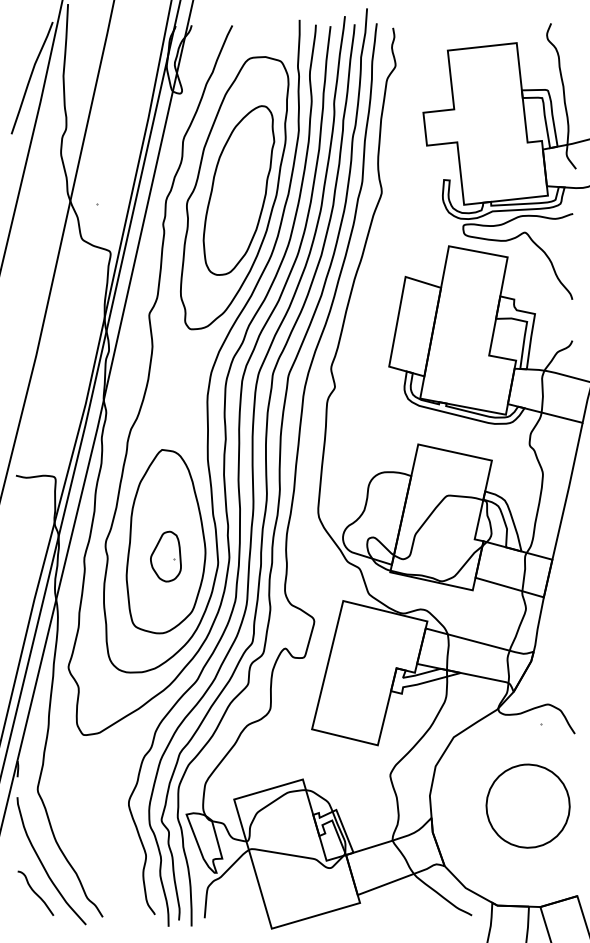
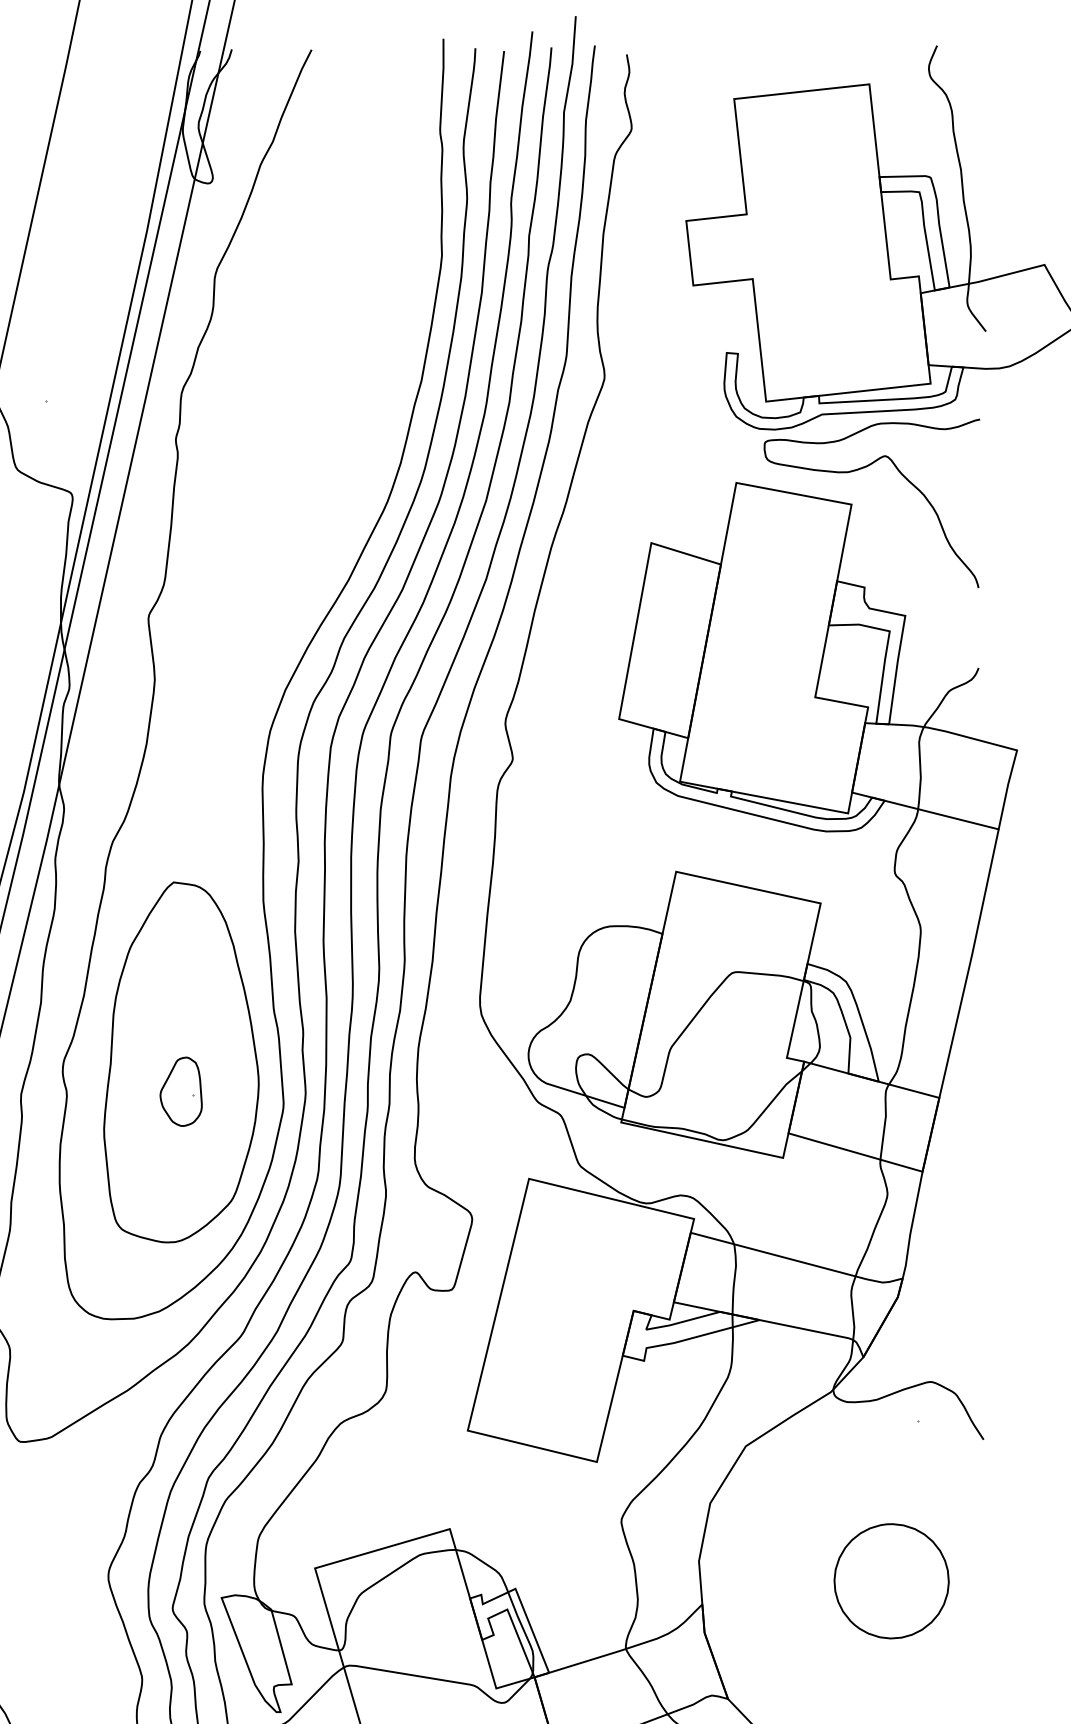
part: (234, 193) -> (315, 379), removed
part: (165, 556) -> (180, 1091), size x0.7
part: (527, 805) -> (890, 1580), size x0.7

